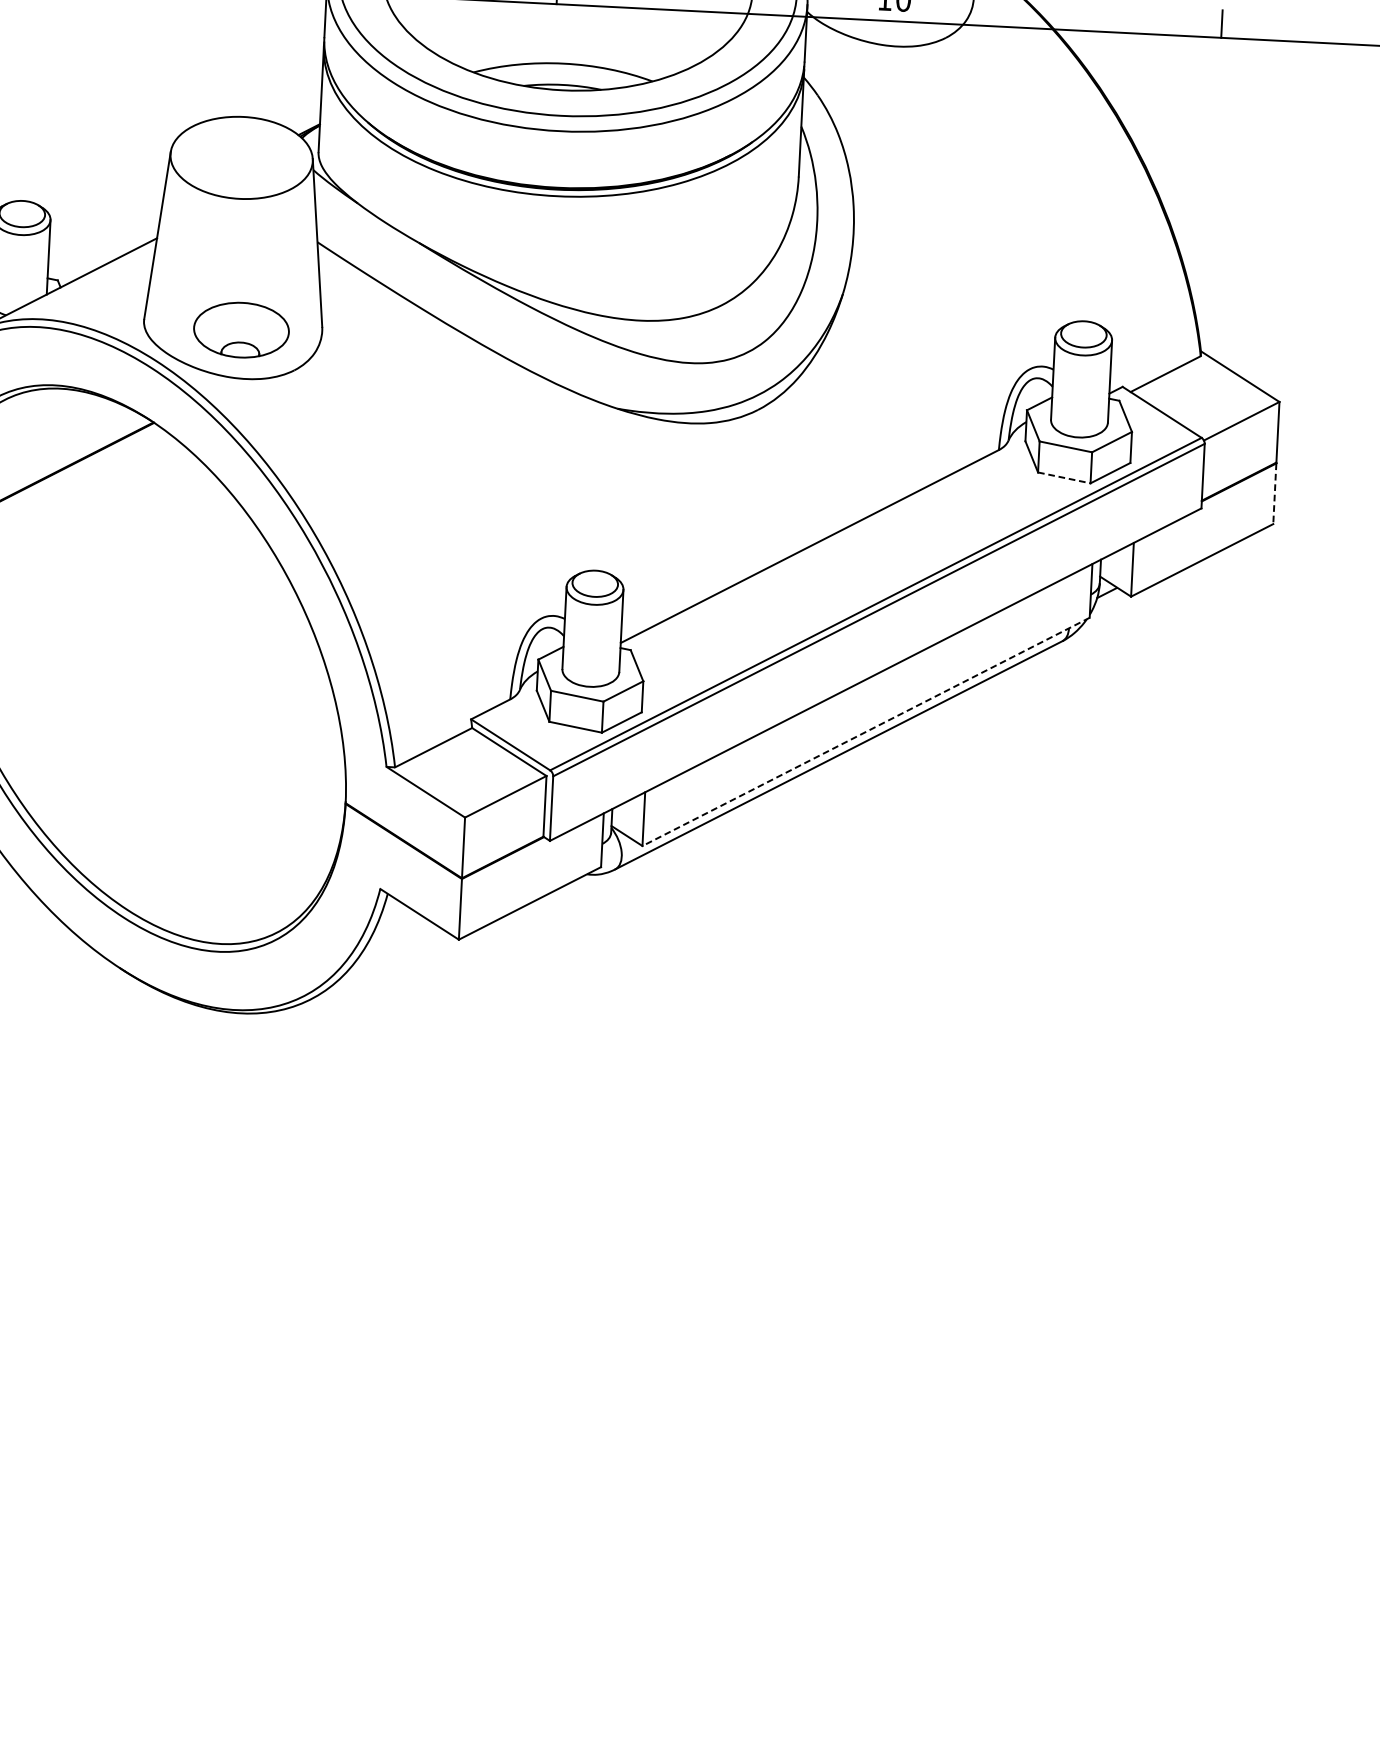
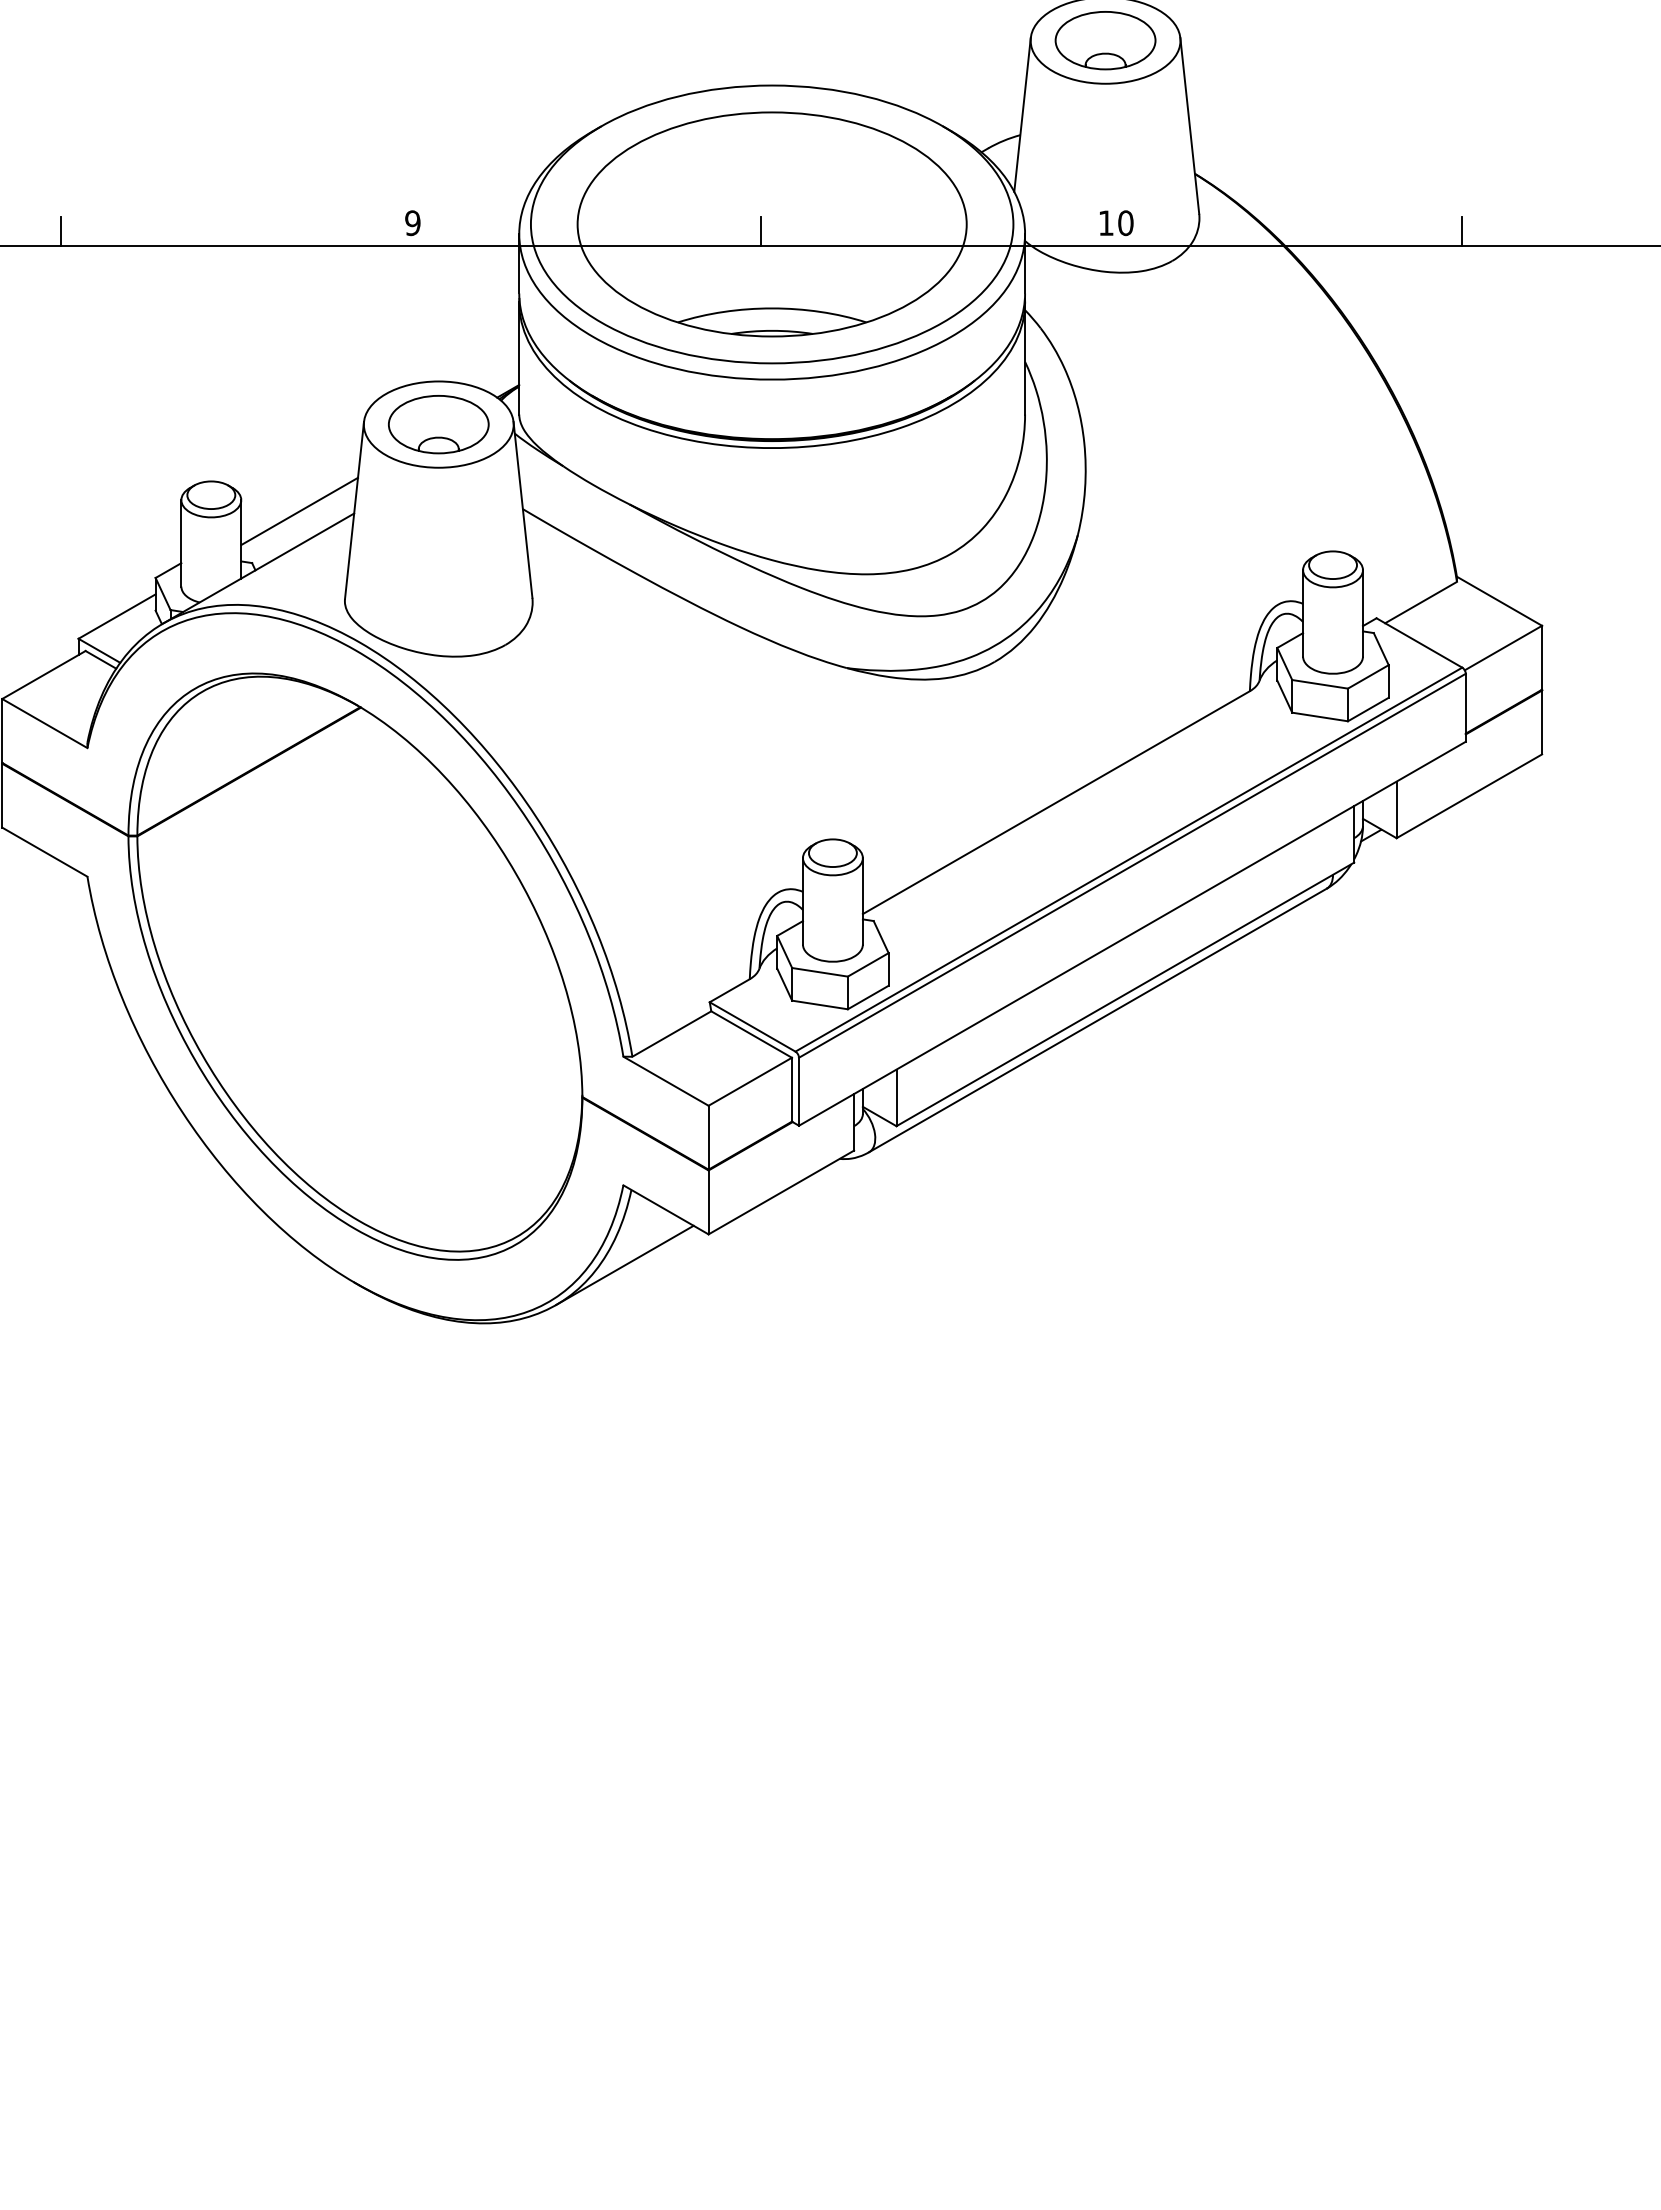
line: (105, 233) -> (299, 511), added
part: (241, 330) -> (438, 424), moved
line: (1064, 478) -> (1320, 717), dashed -> solid
line: (1275, 493) -> (1542, 722), dashed -> solid
line: (865, 731) -> (1124, 994), dashed -> solid
line: (377, 965) -> (624, 1265), added

